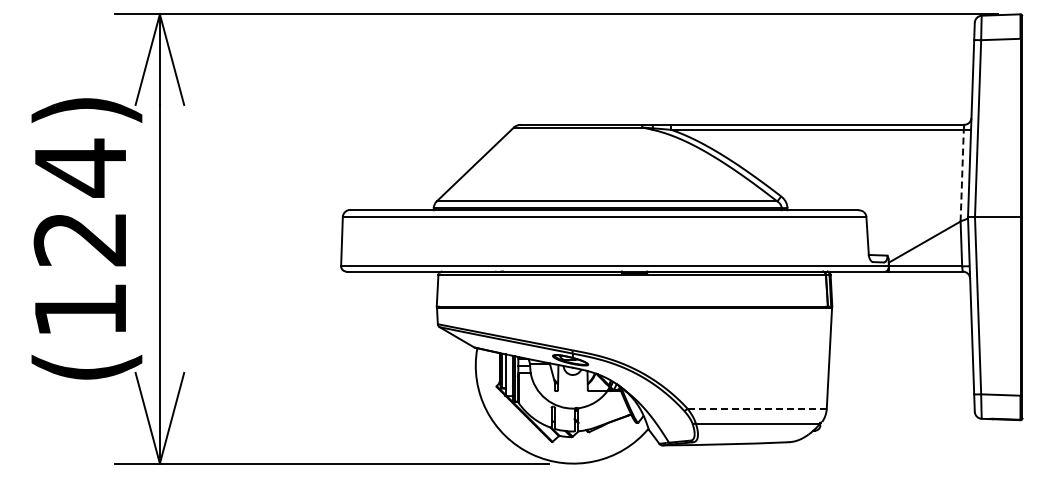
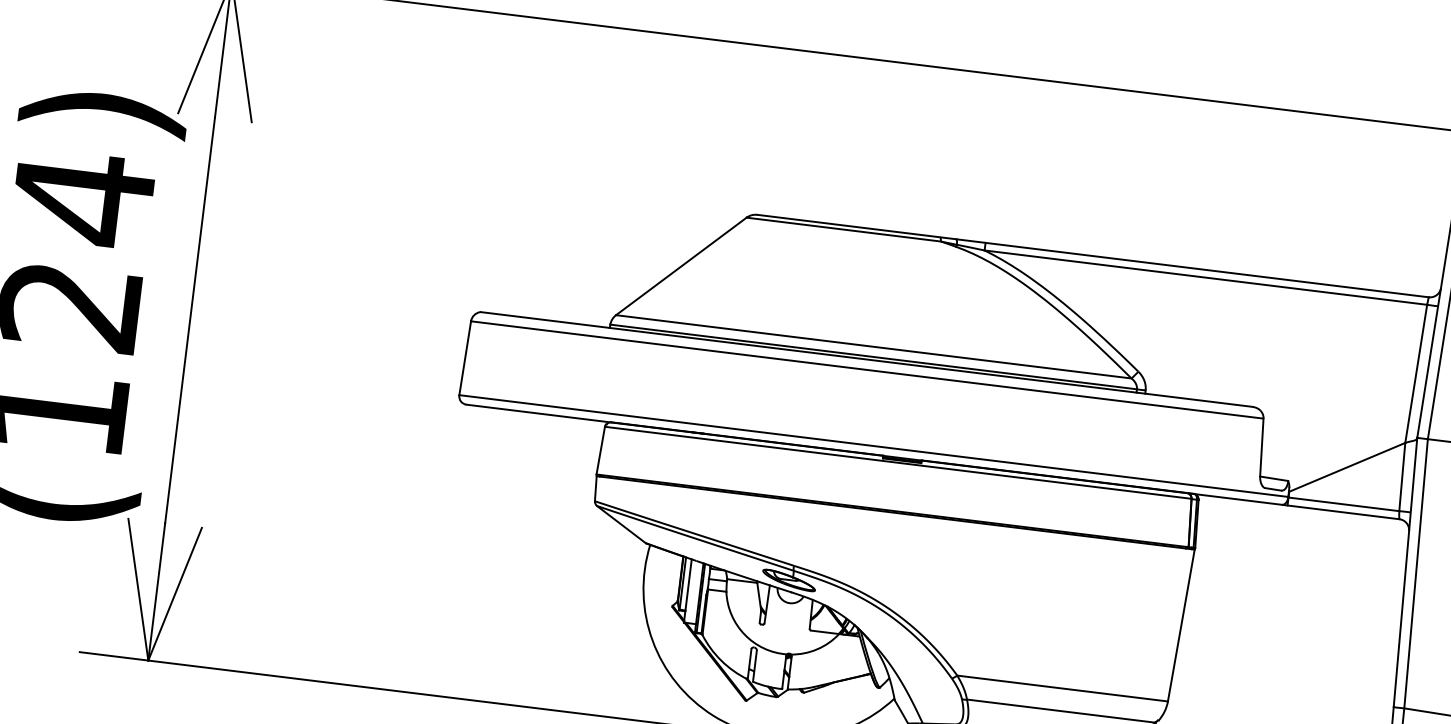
line: (962, 175) -> (1416, 373), dashed -> solid
line: (757, 408) -> (1063, 688), dashed -> solid

